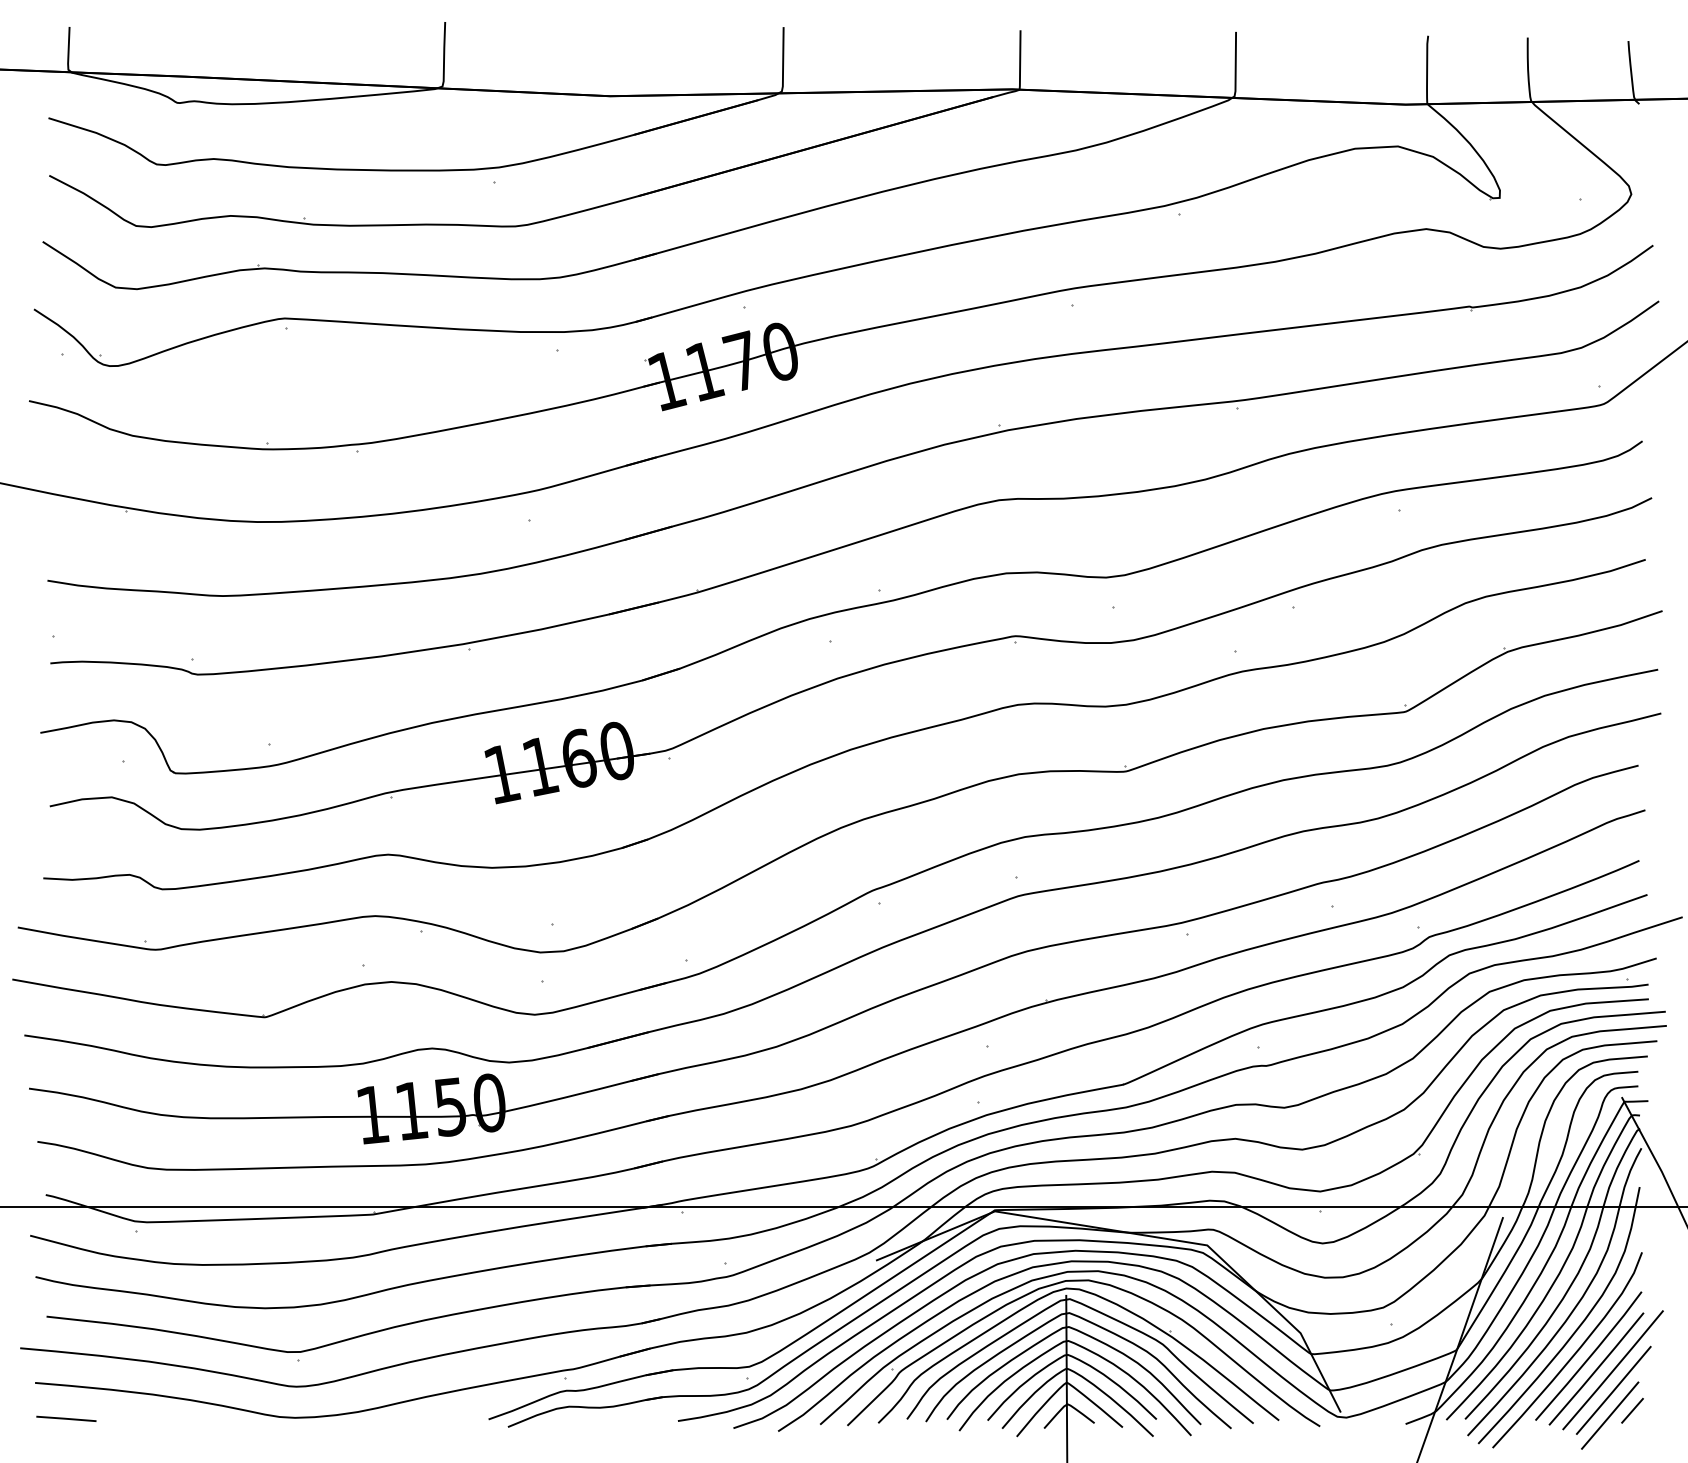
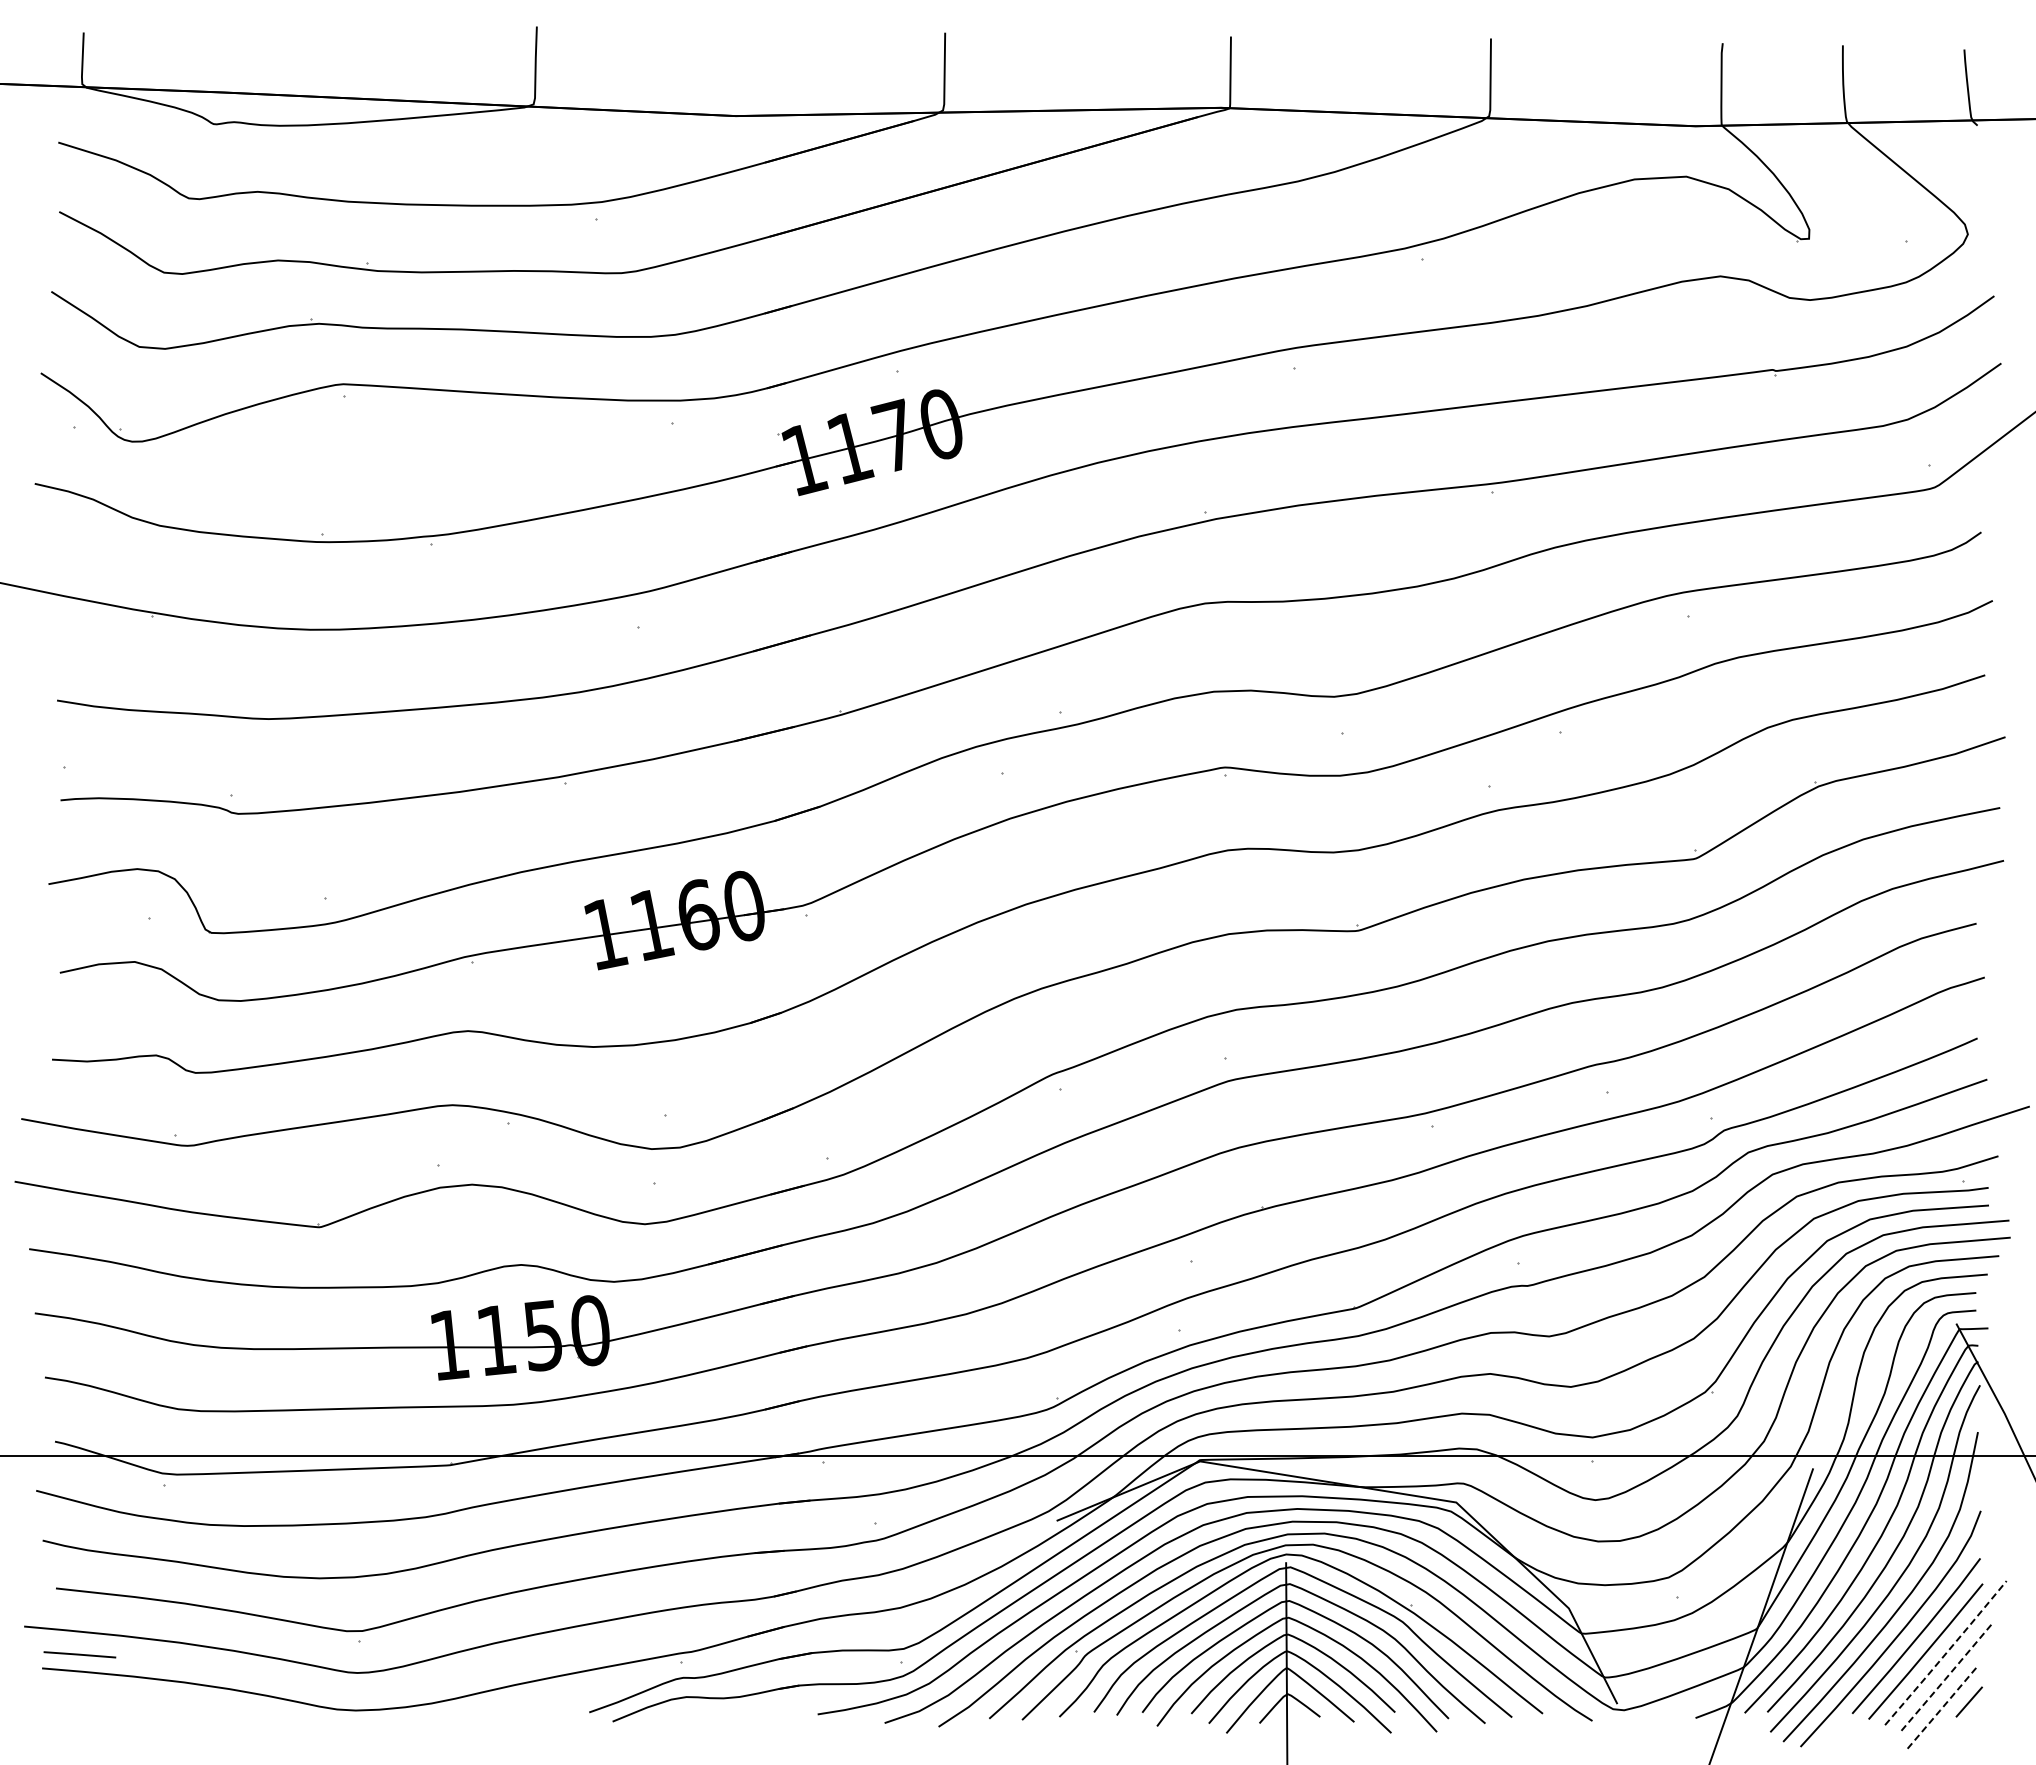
line: (1613, 1370) -> (1946, 1653), solid -> dashed
line: (1613, 1391) -> (1946, 1678), solid -> dashed
line: (1610, 1416) -> (1942, 1708), solid -> dashed
line: (66, 1418) -> (79, 1654), moved

